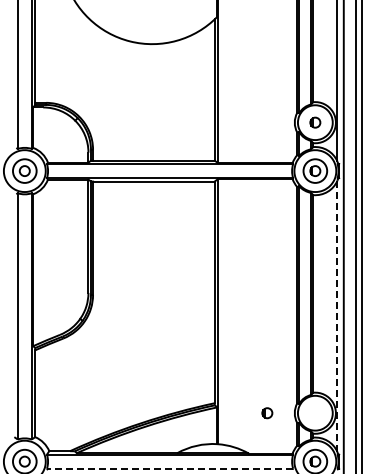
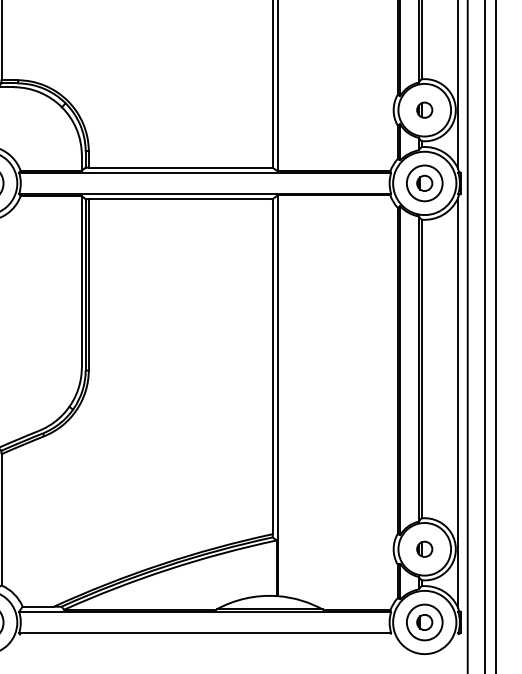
line: (337, 316) -> (458, 403), dashed -> solid
part: (267, 413) -> (424, 549), moved
line: (169, 468) -> (204, 632), dashed -> solid

